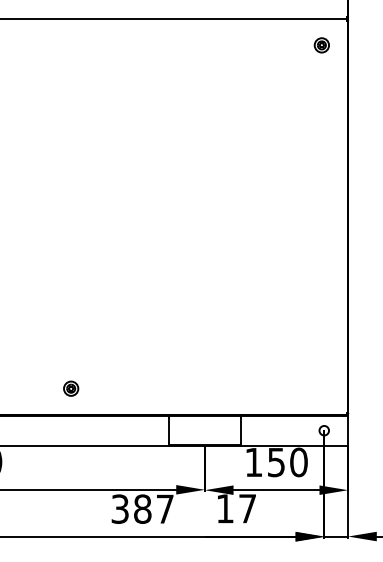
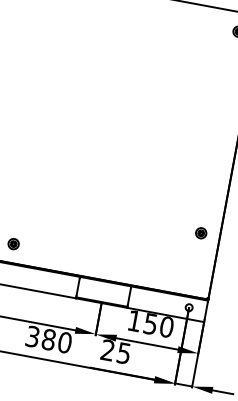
part: (321, 327) -> (200, 233), added
text: (165, 508) -> (65, 342), 387 -> 380
text: (235, 508) -> (115, 351), 17 -> 25

